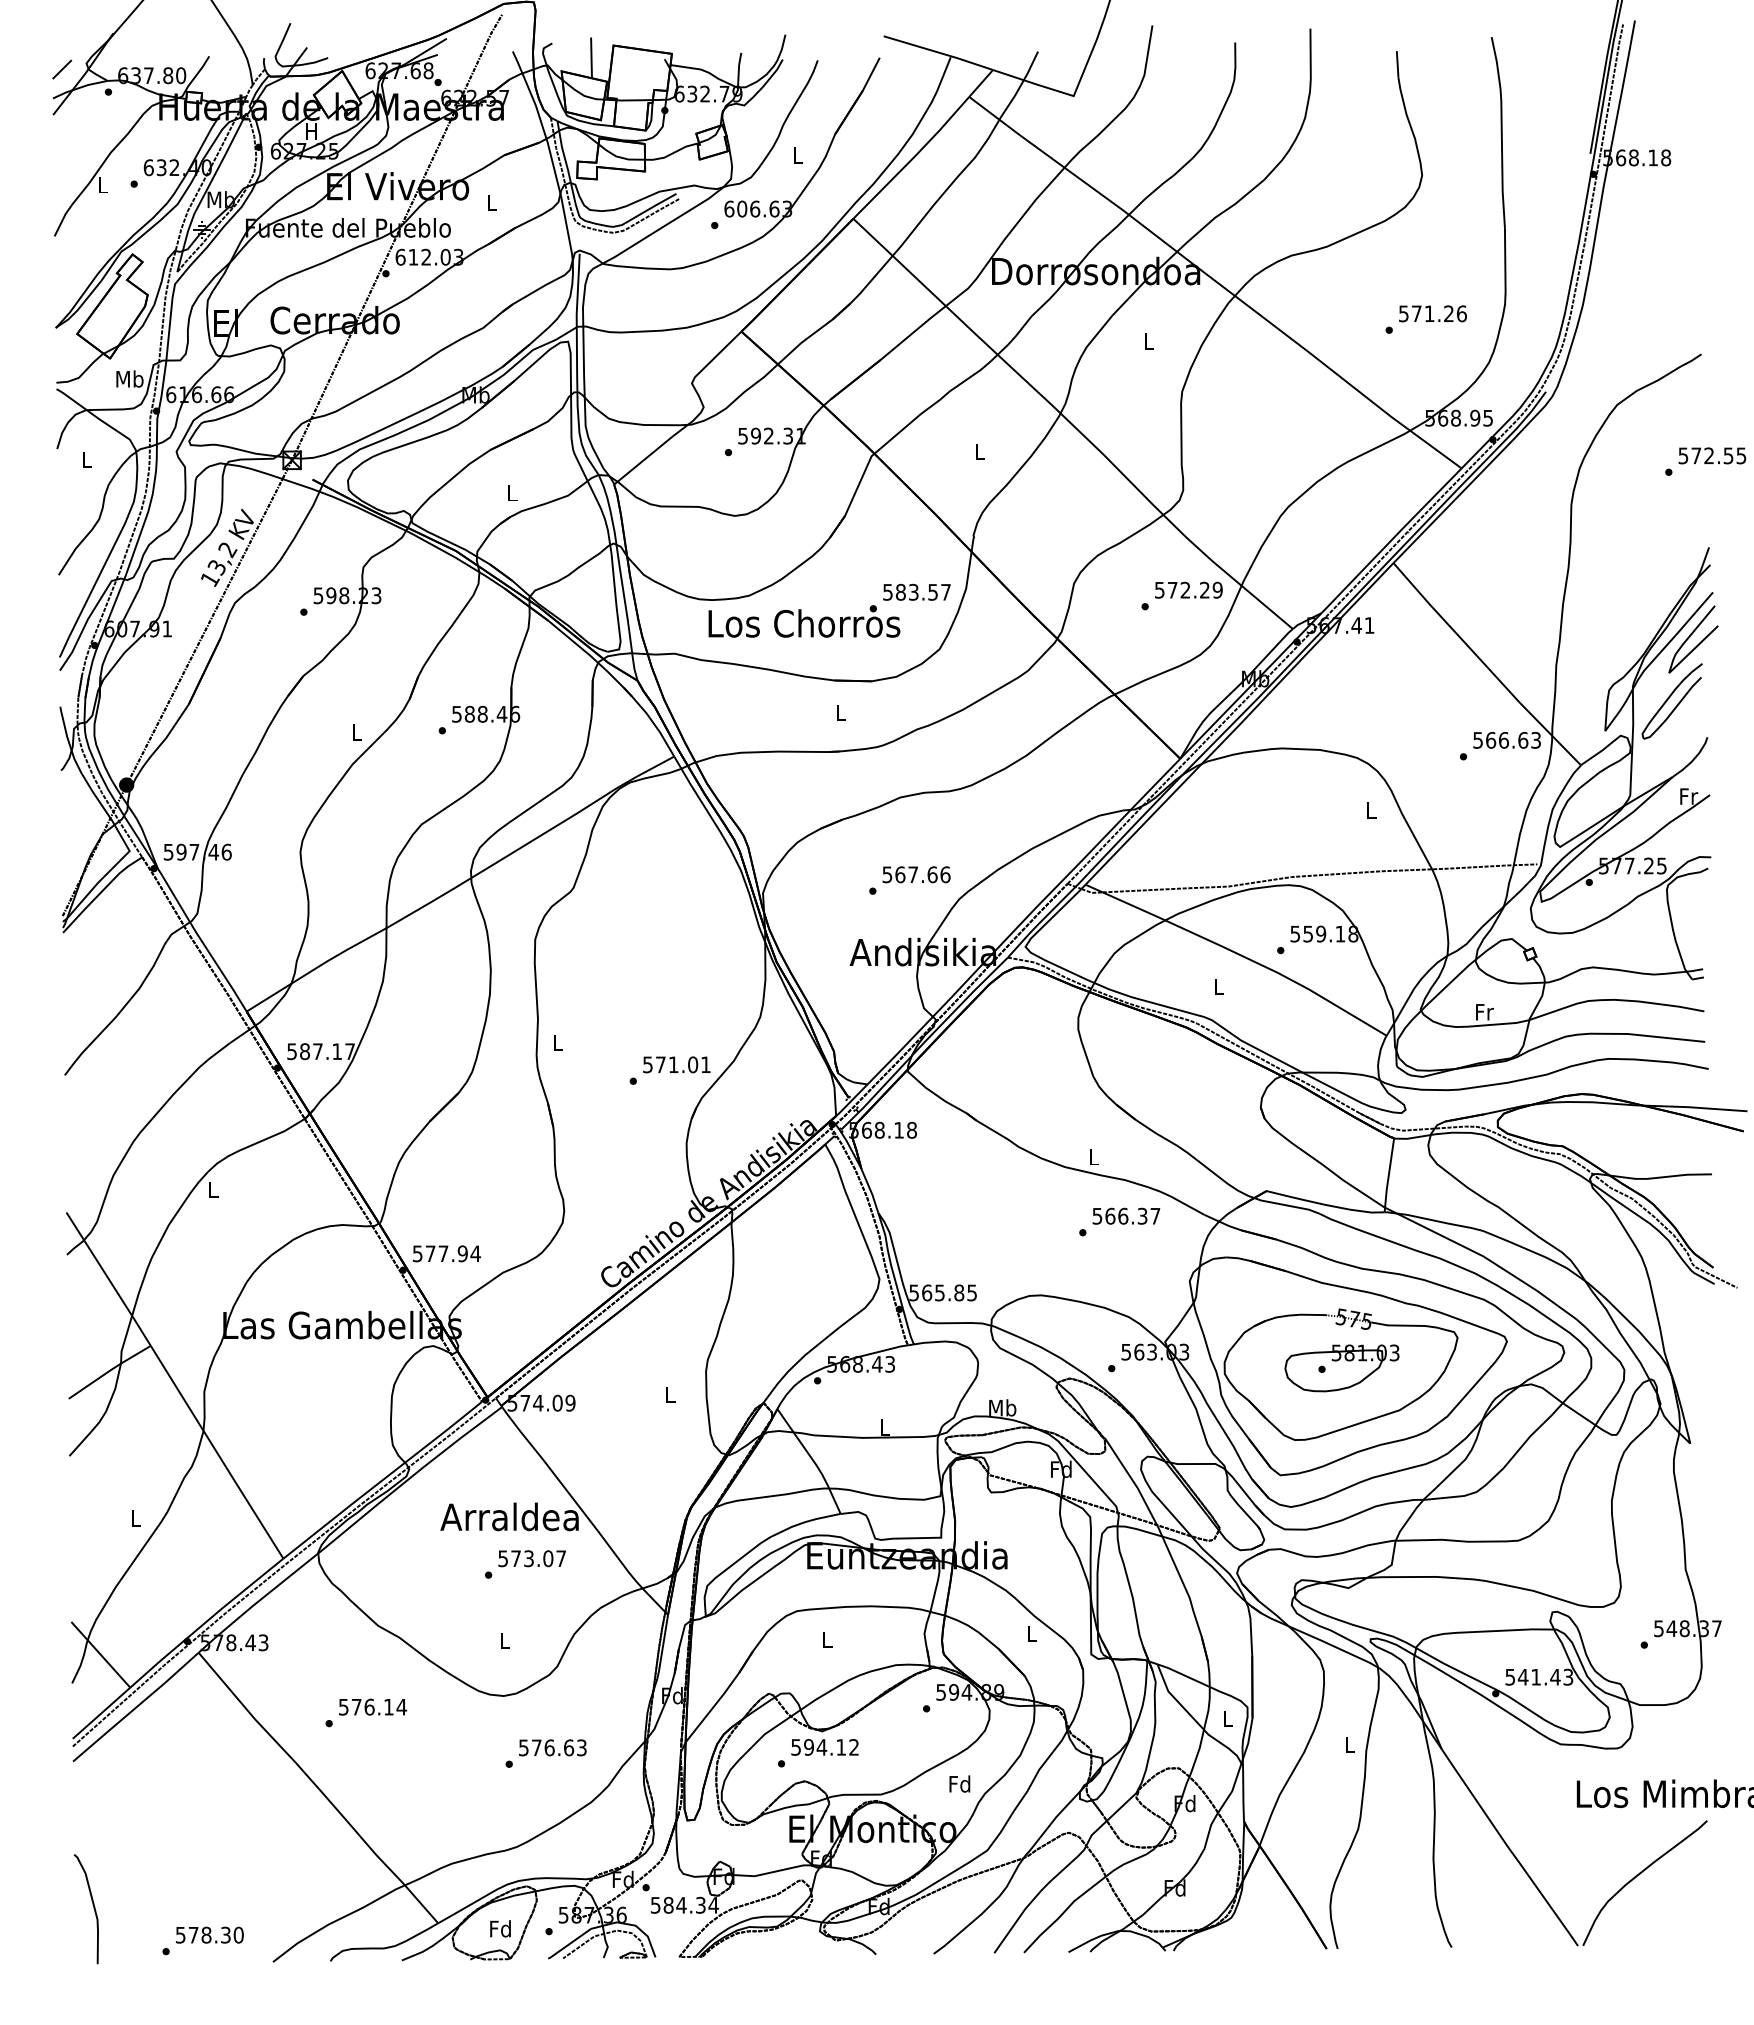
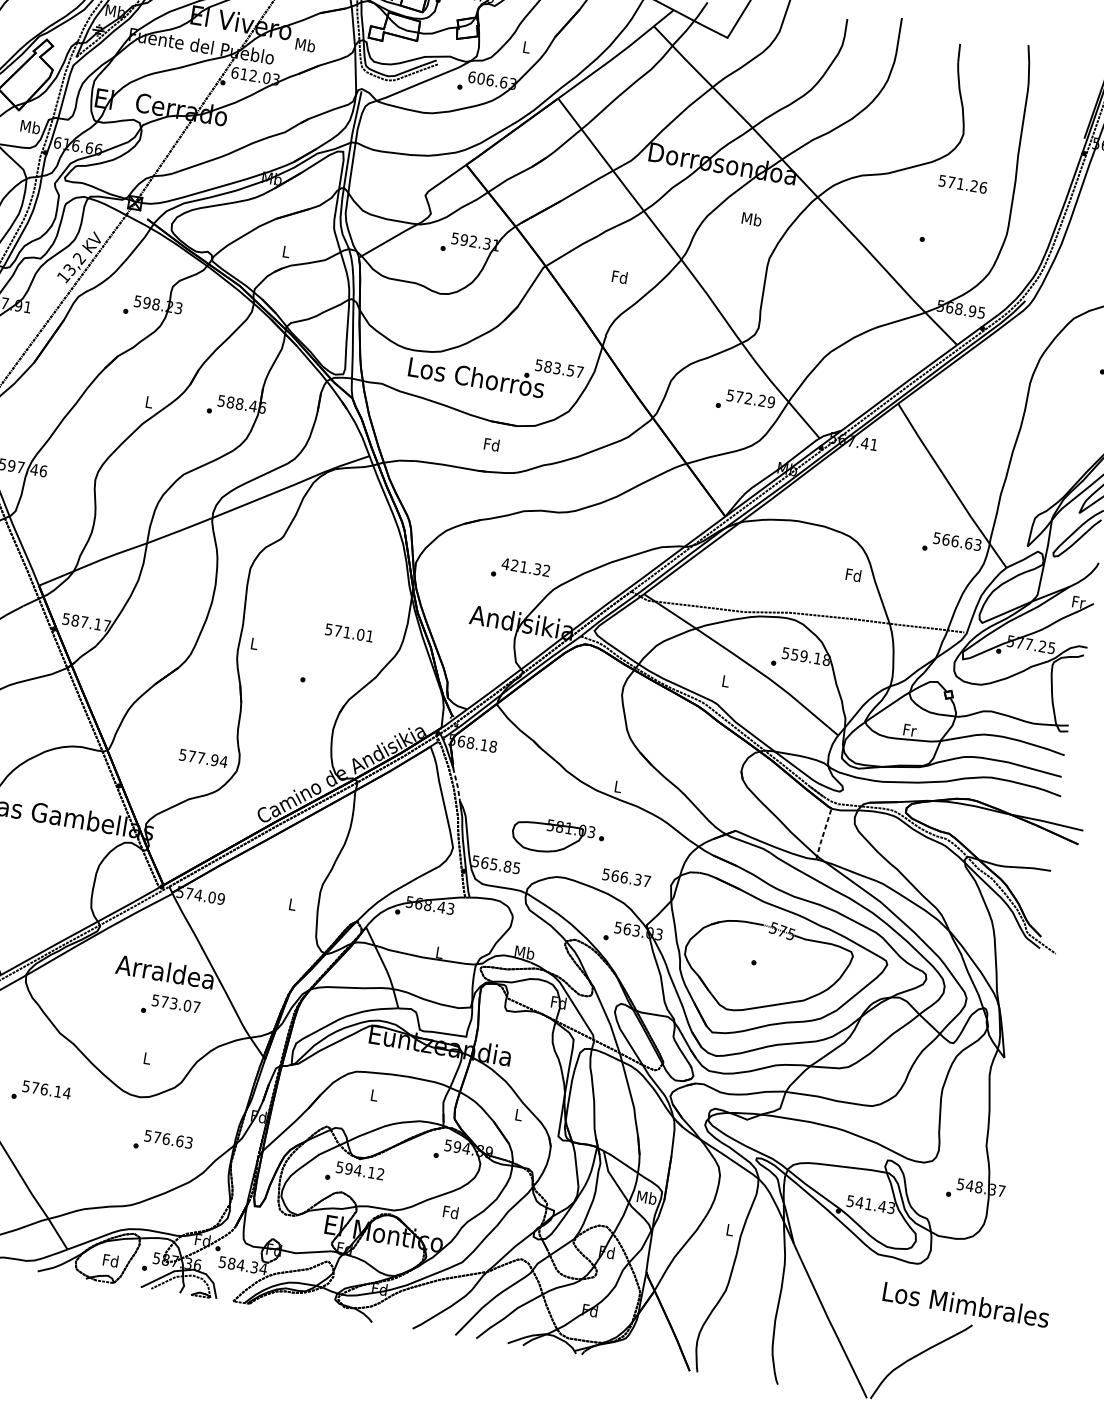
text: (491, 202) -> (305, 44), L -> Mb
text: (1432, 313) -> (962, 184), moved
text: (1148, 341) -> (751, 219), L -> Mb
text: (979, 451) -> (619, 276), L -> Fd
text: (840, 712) -> (491, 444), L -> Fd
text: (1370, 810) -> (853, 575), L -> Fd
text: (916, 874) -> (526, 567), 567.66 -> 421.32
text: (676, 1064) -> (349, 632), moved
line: (1388, 1175) -> (823, 834), solid -> dashed
line: (870, 1191) -> (456, 784), solid -> dashed
text: (1126, 1215) -> (626, 877), moved
text: (446, 1253) -> (203, 758), moved
part: (1341, 1368) -> (552, 836), moved
text: (1227, 1718) -> (646, 1197), L -> Mb

